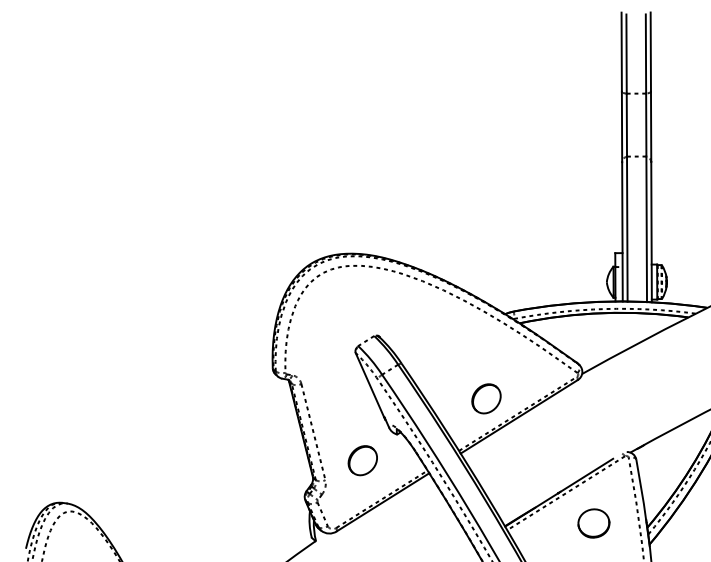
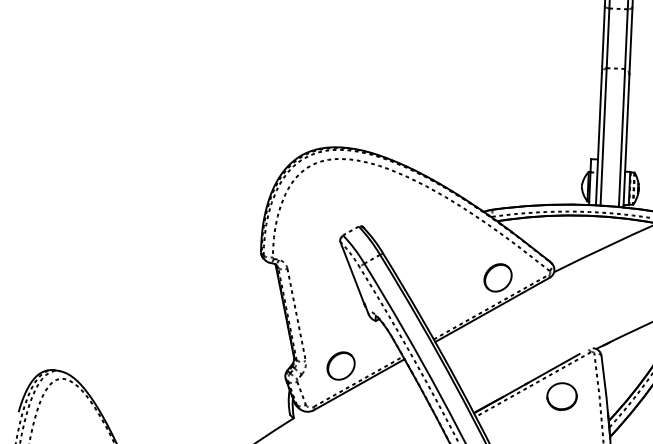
part: (486, 398) -> (498, 277), moved
part: (362, 460) -> (340, 365), moved
part: (593, 523) -> (561, 396), moved

